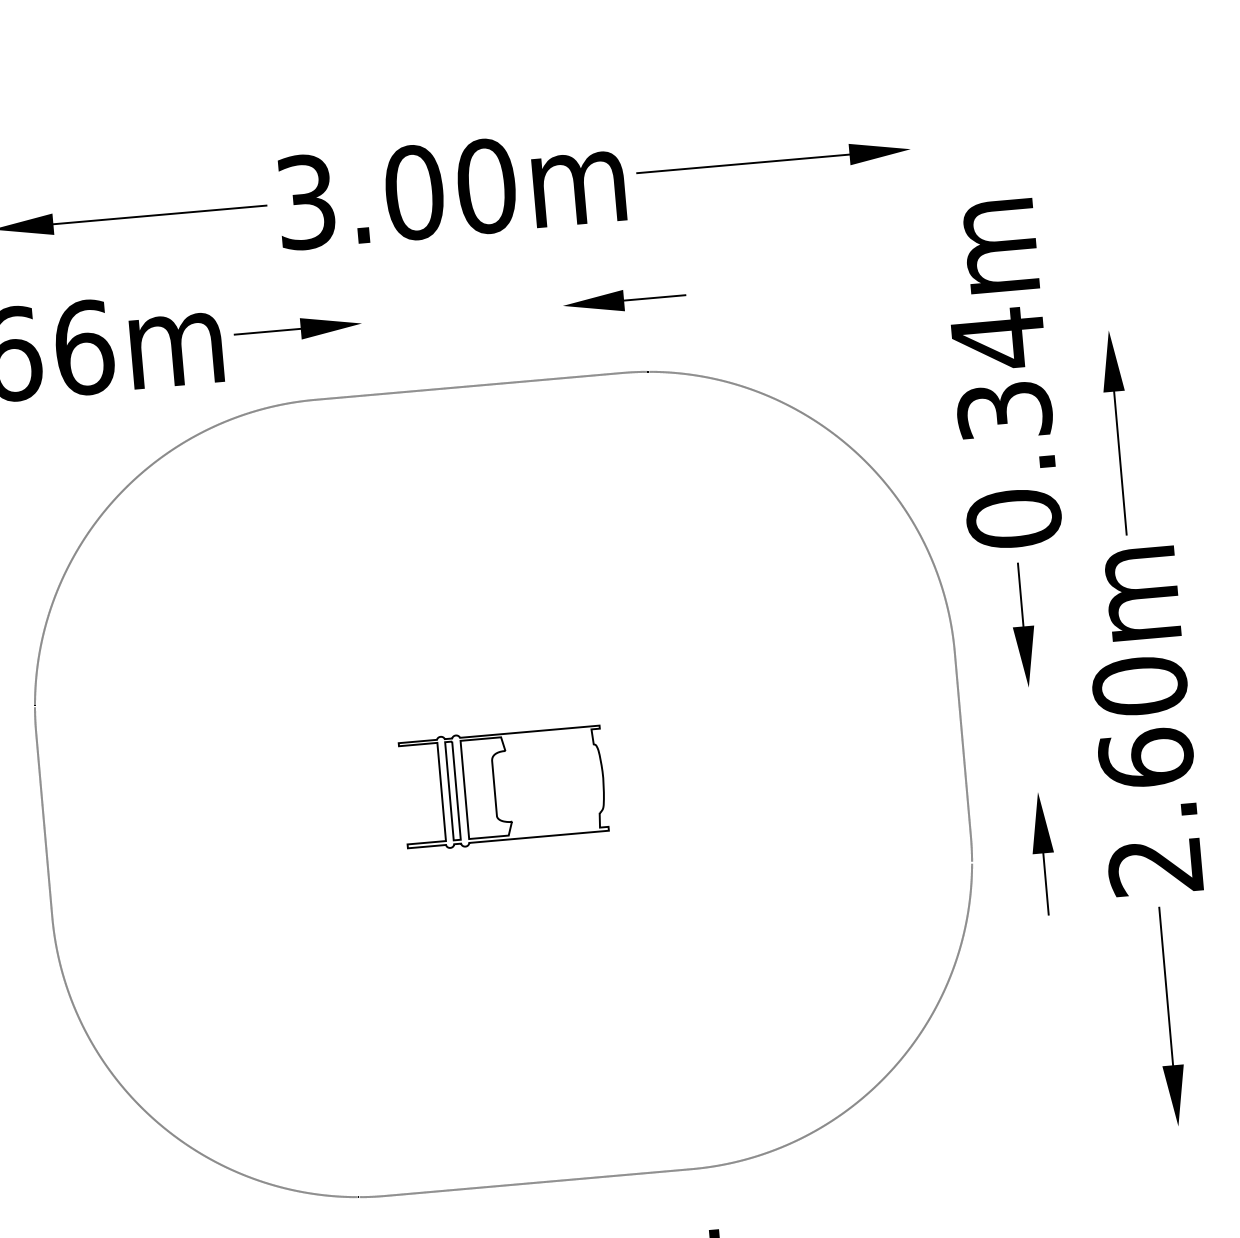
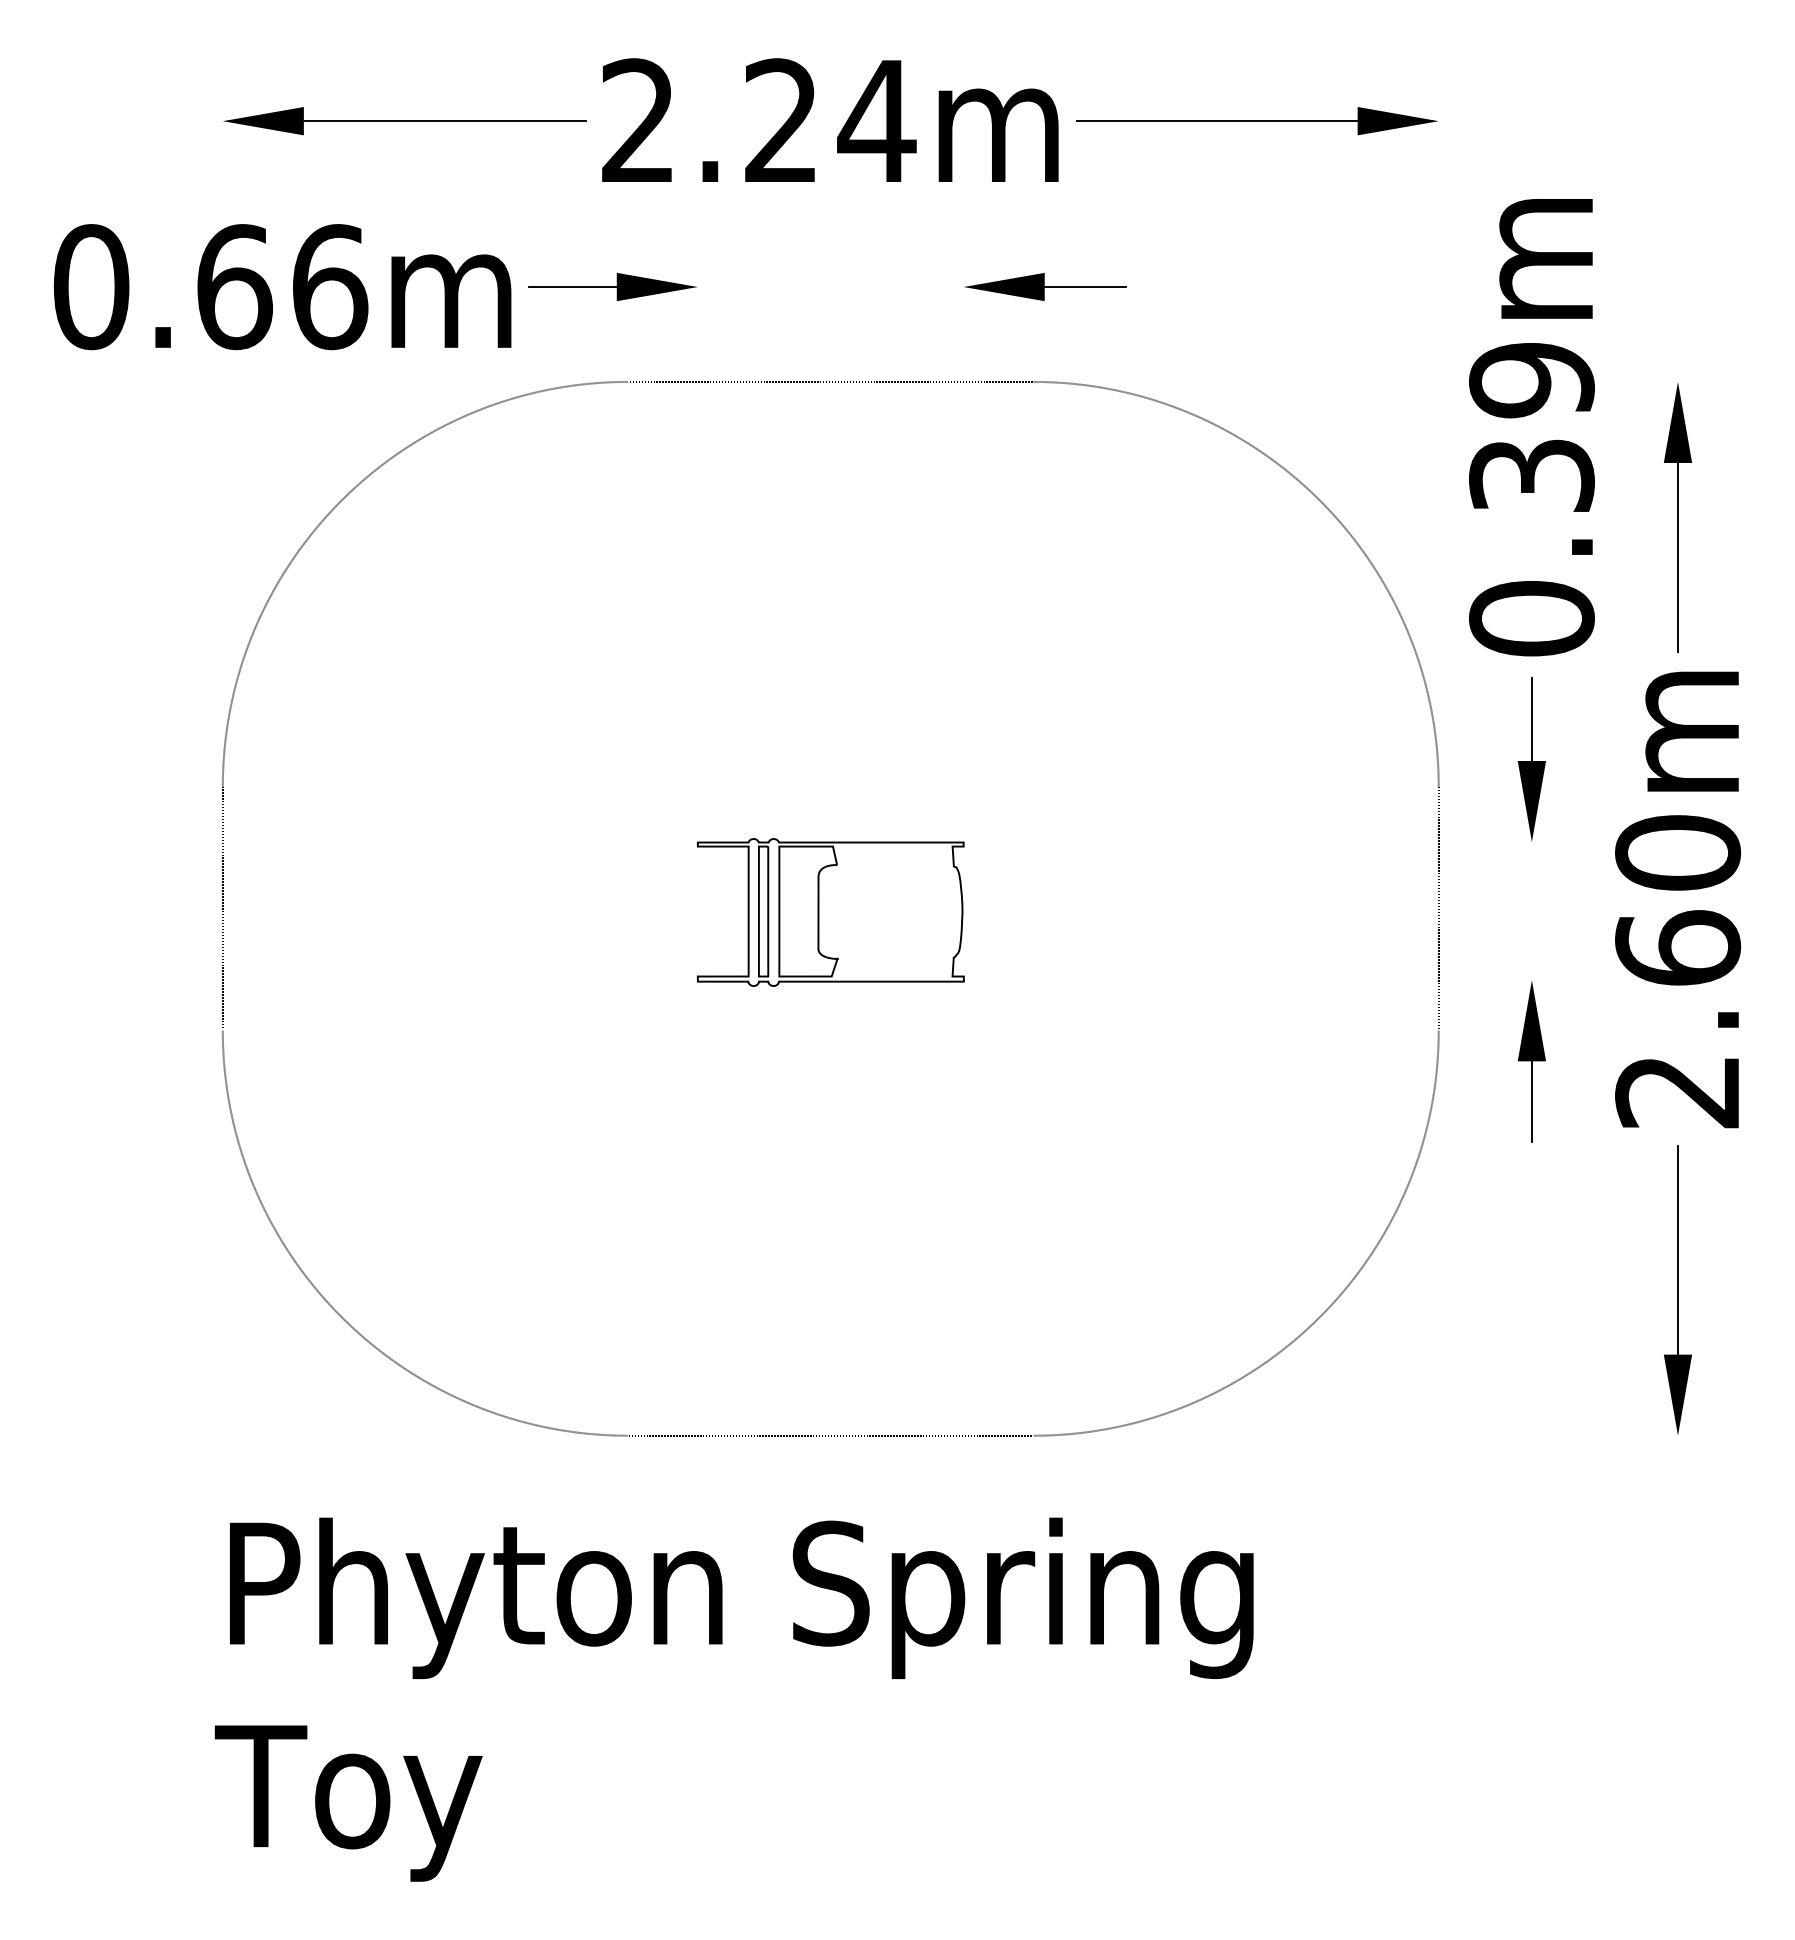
text: (397, 194) -> (759, 121), 3.00m -> 2.24m
text: (998, 339) -> (1531, 380), 0.34m -> 0.39m

